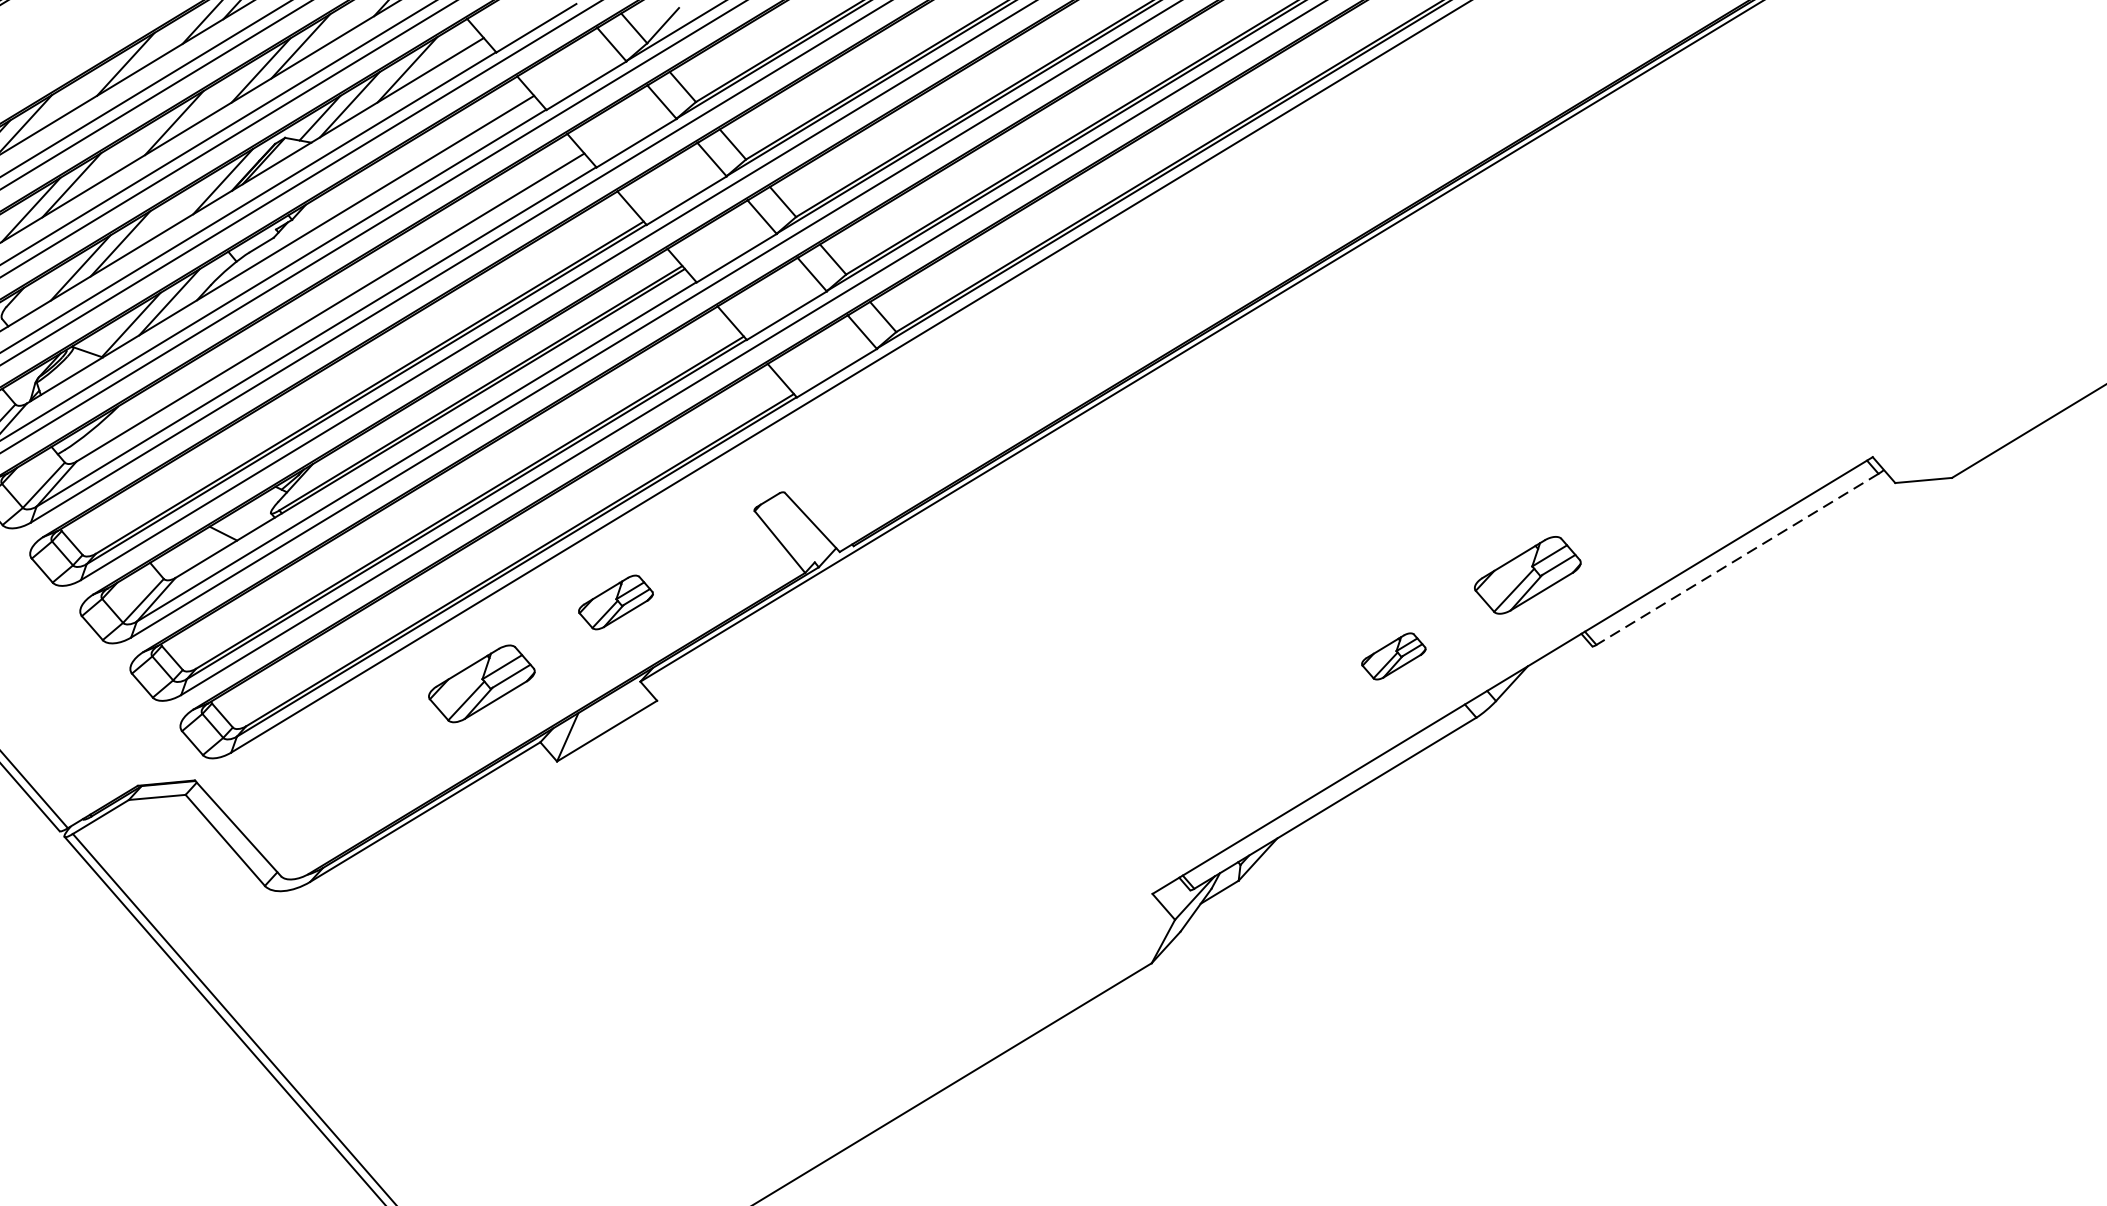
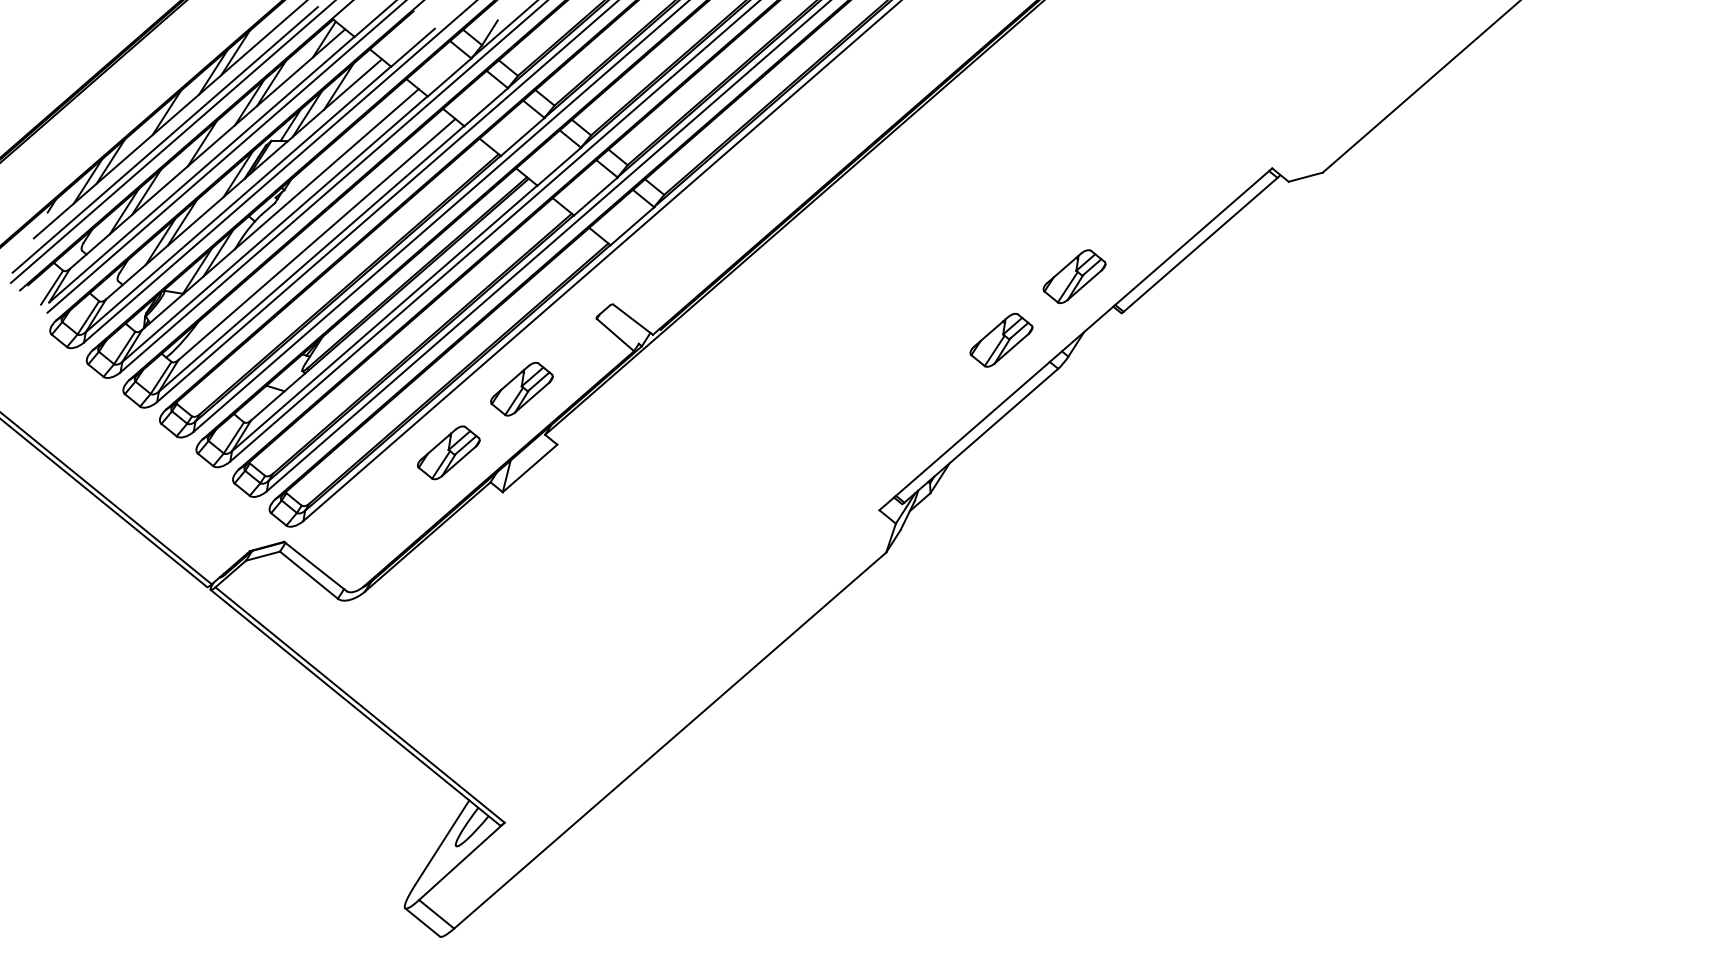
line: (1737, 558) -> (1200, 244), dashed -> solid
part: (615, 601) -> (521, 388), size x1.43
part: (1394, 655) -> (1001, 339), size x1.67

